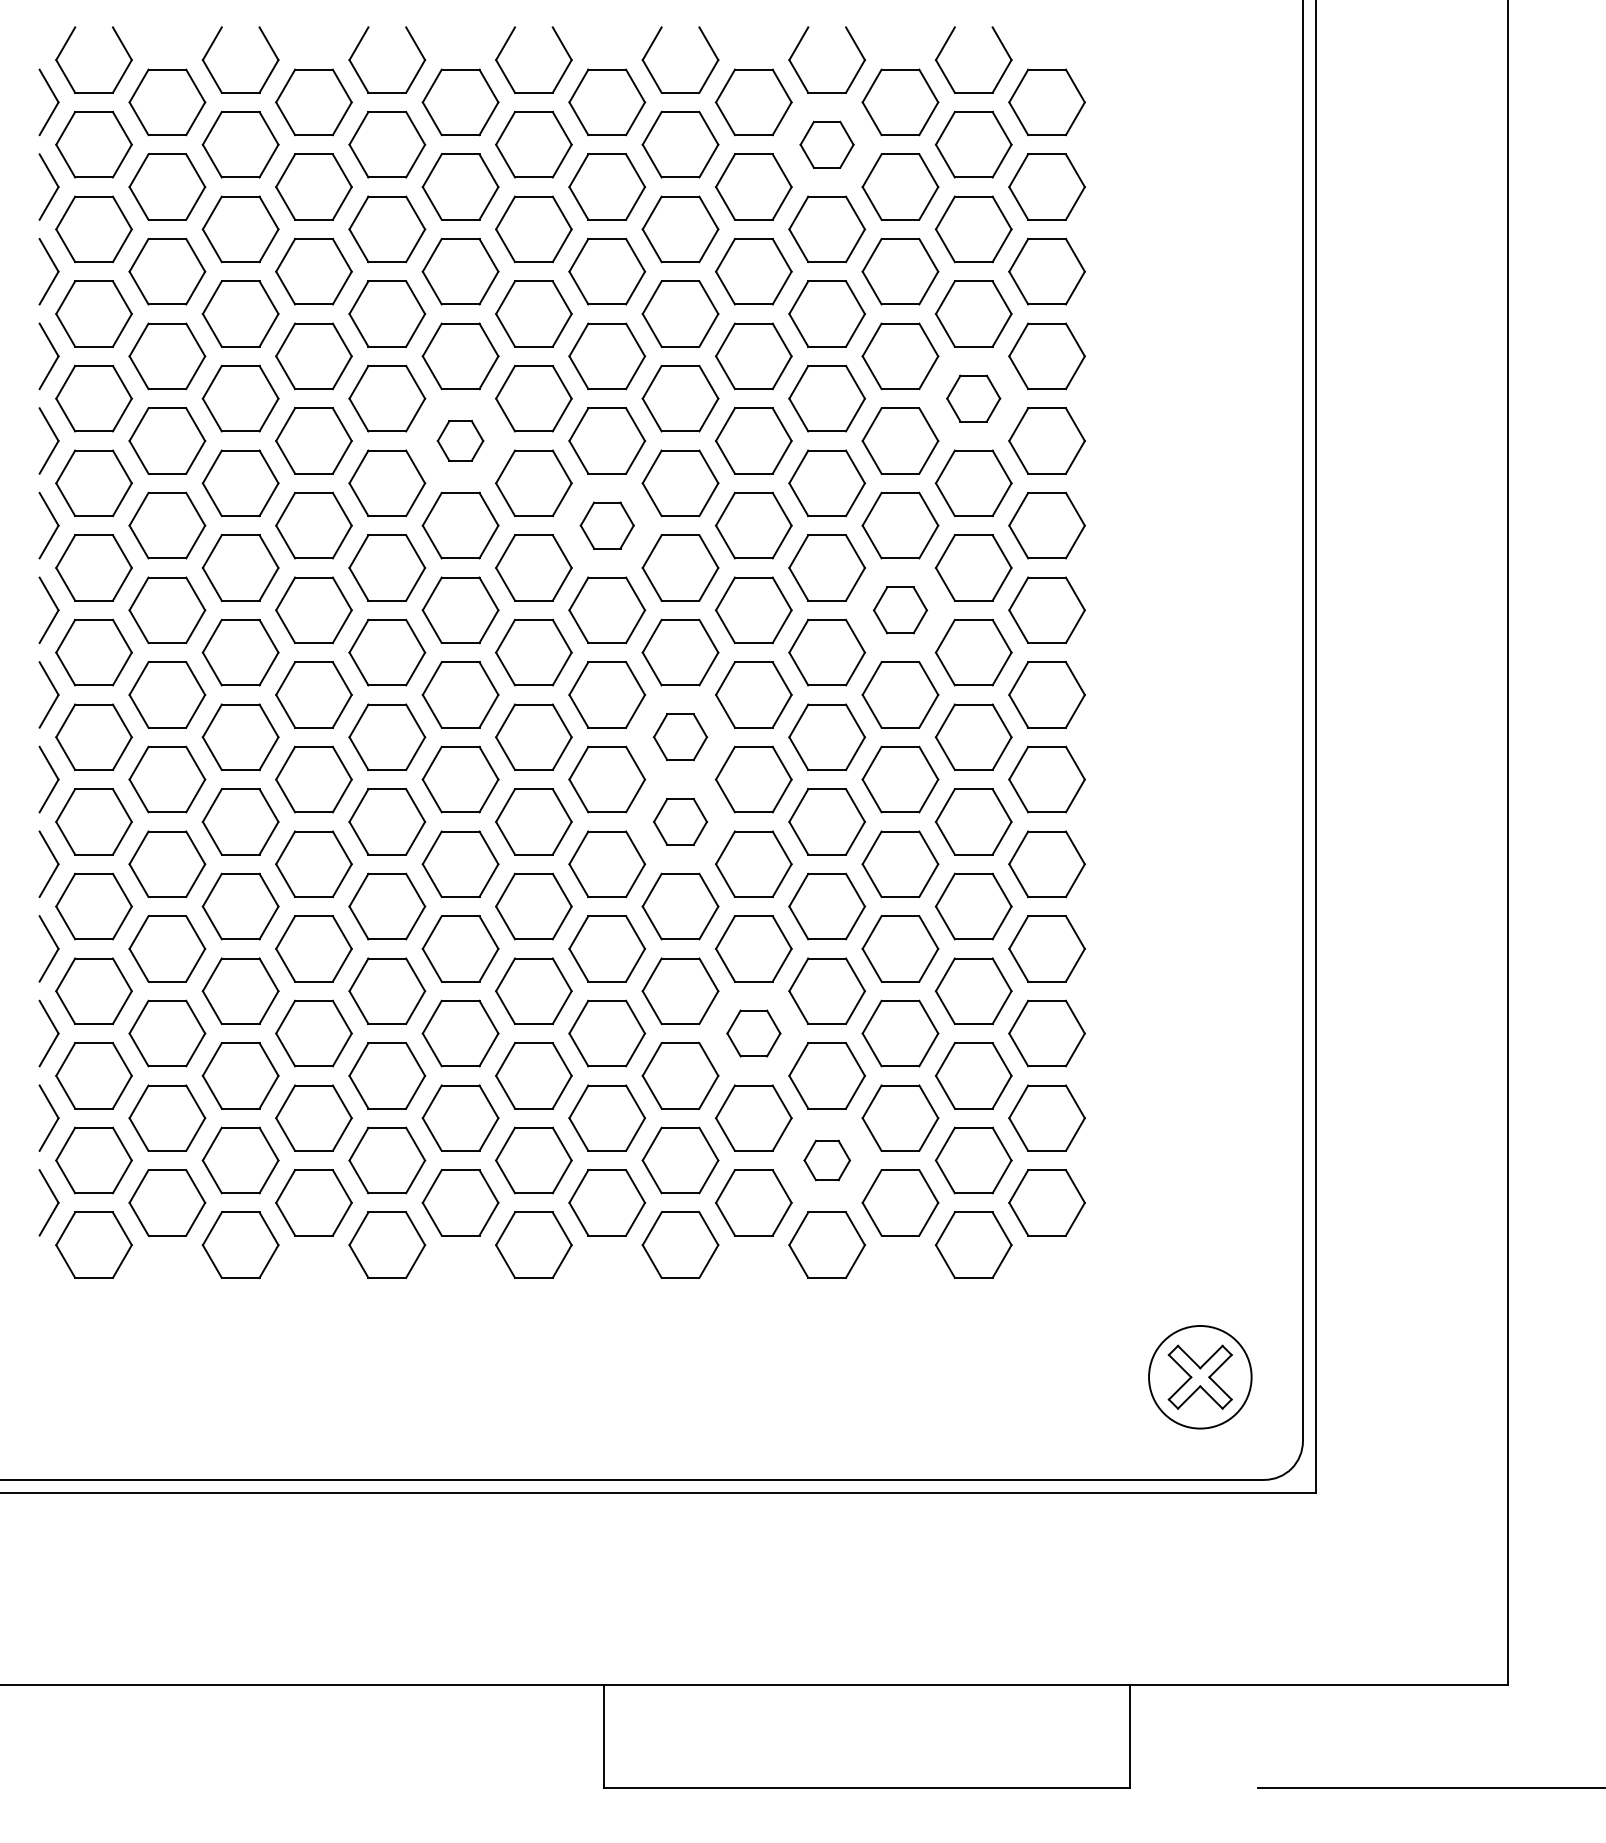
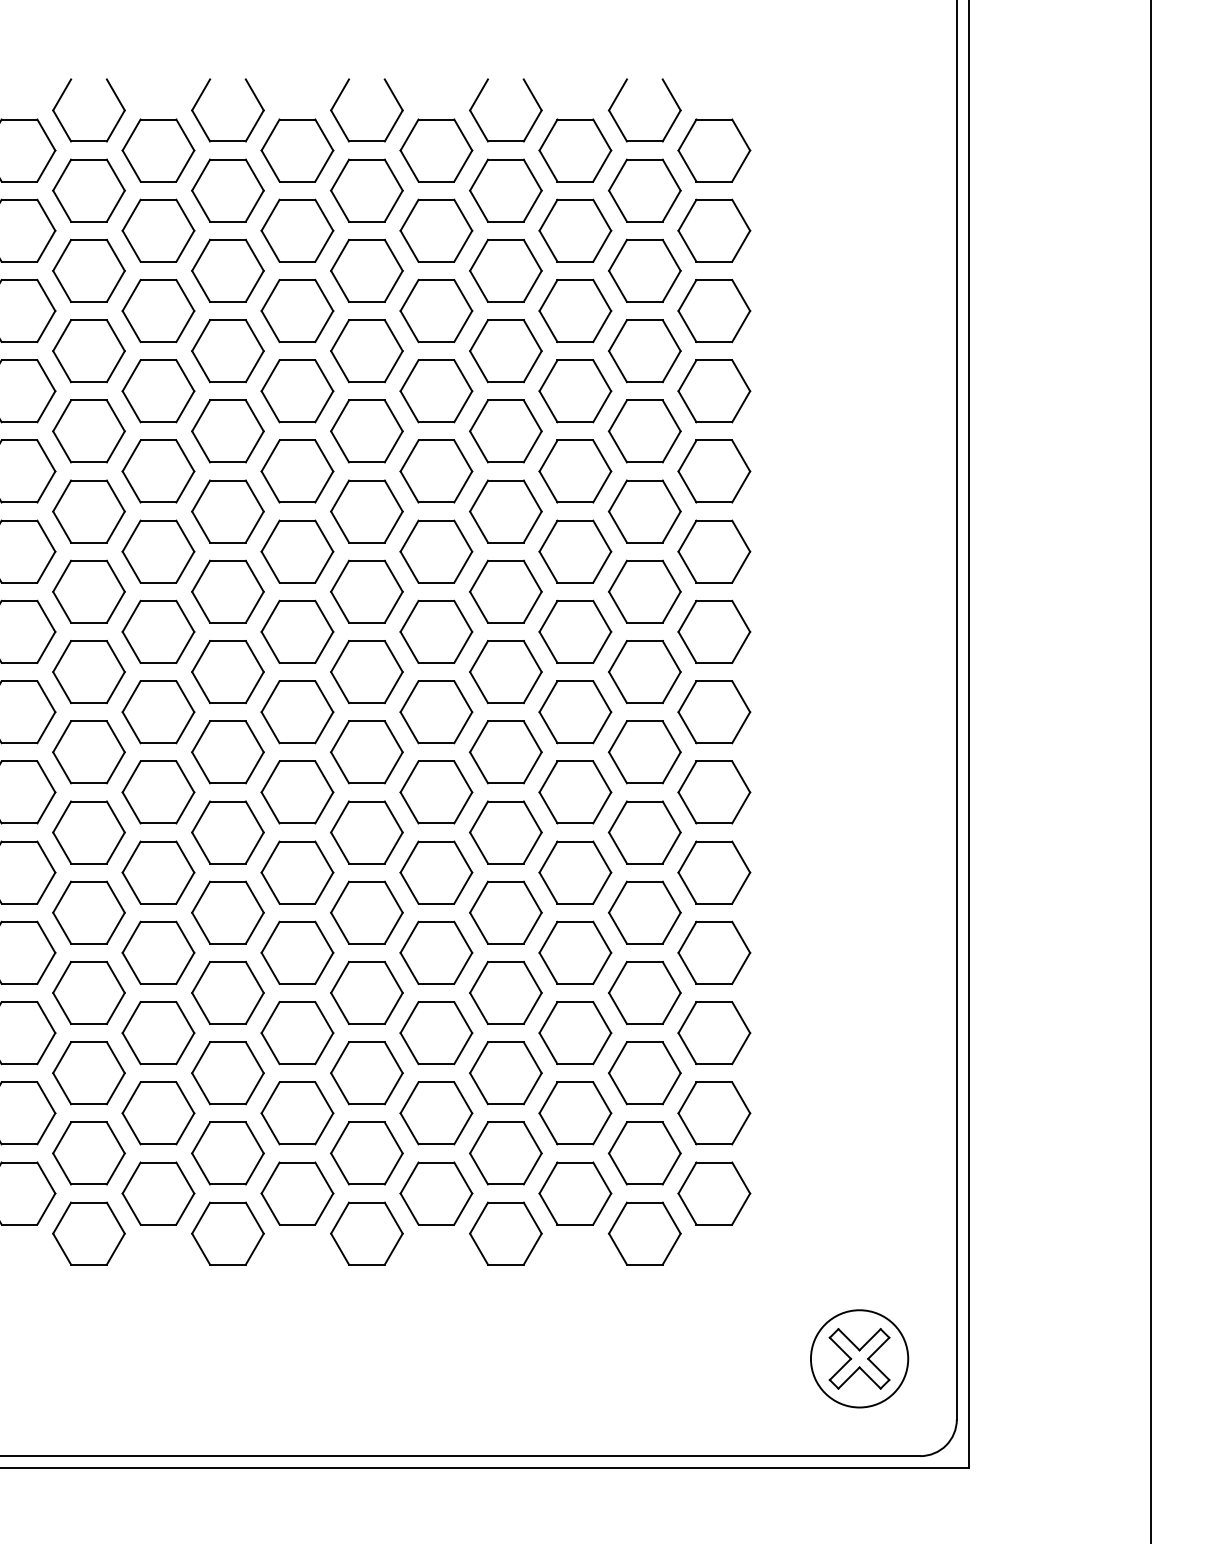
part: (826, 144) -> (505, 190), size x1.43
part: (973, 398) -> (644, 431), size x1.43
part: (460, 440) -> (158, 470), size x1.67
part: (607, 525) -> (297, 551), size x1.43
part: (900, 610) -> (575, 632), size x1.43
part: (680, 736) -> (366, 751), size x1.43
part: (680, 821) -> (366, 832), size x1.43
part: (753, 1033) -> (436, 1033), size x1.43
part: (827, 1160) -> (506, 1153), size x1.67

